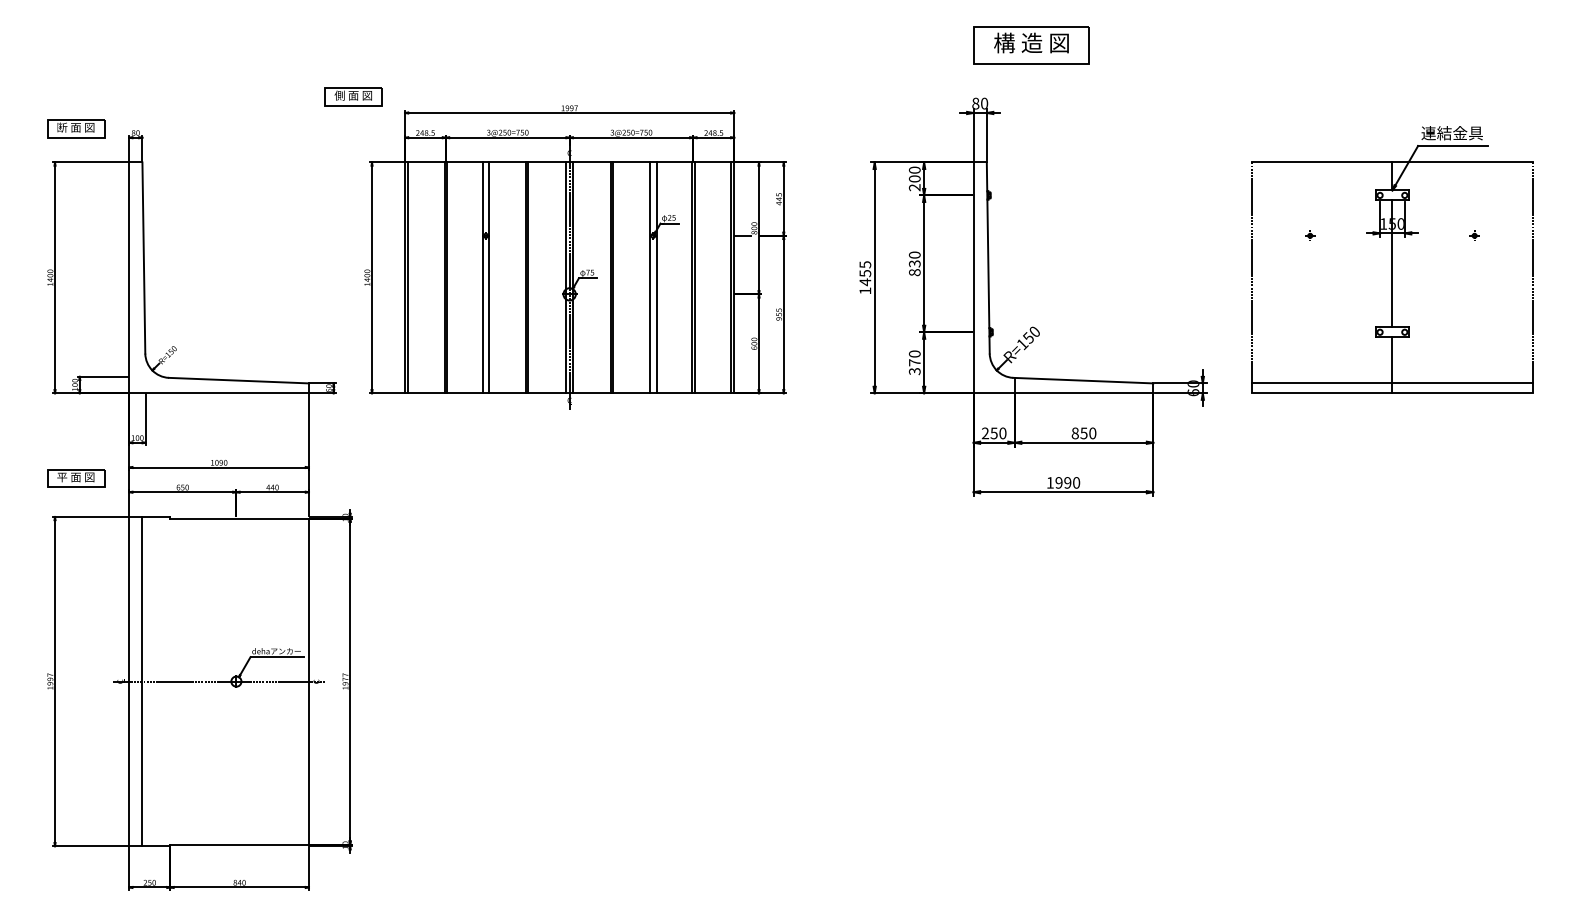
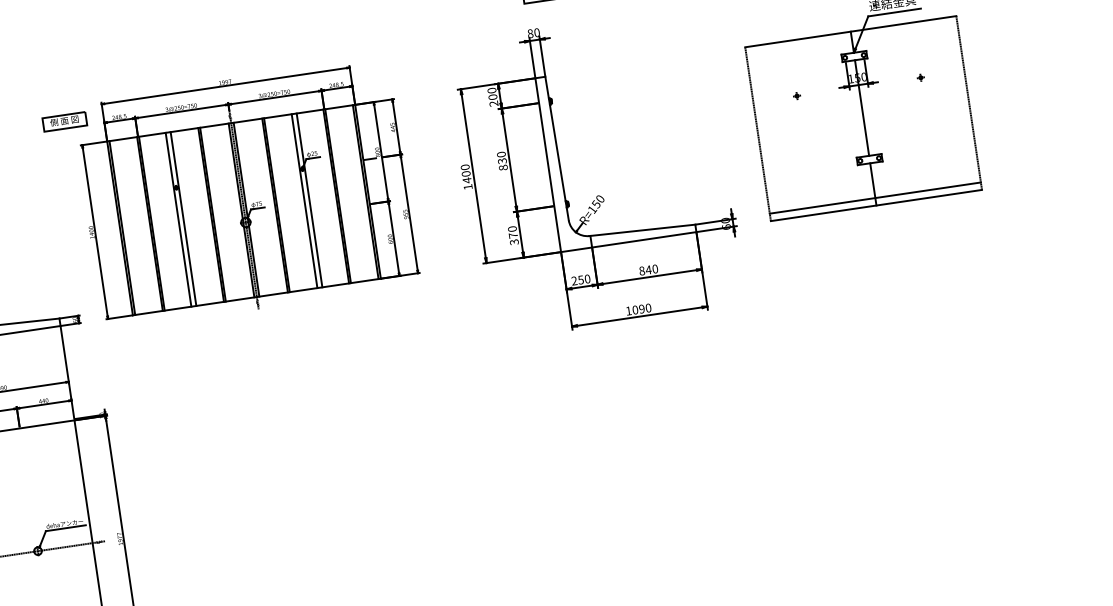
part: (353, 96) -> (64, 121), moved
text: (865, 269) -> (465, 170), 1455 -> 1400
text: (1083, 433) -> (648, 270), 850 -> 840
text: (1058, 482) -> (634, 309), 1990 -> 1090

